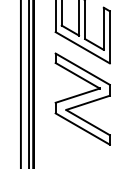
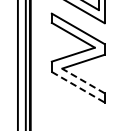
line: (87, 122) -> (82, 80), solid -> dashed
line: (83, 129) -> (78, 87), solid -> dashed

